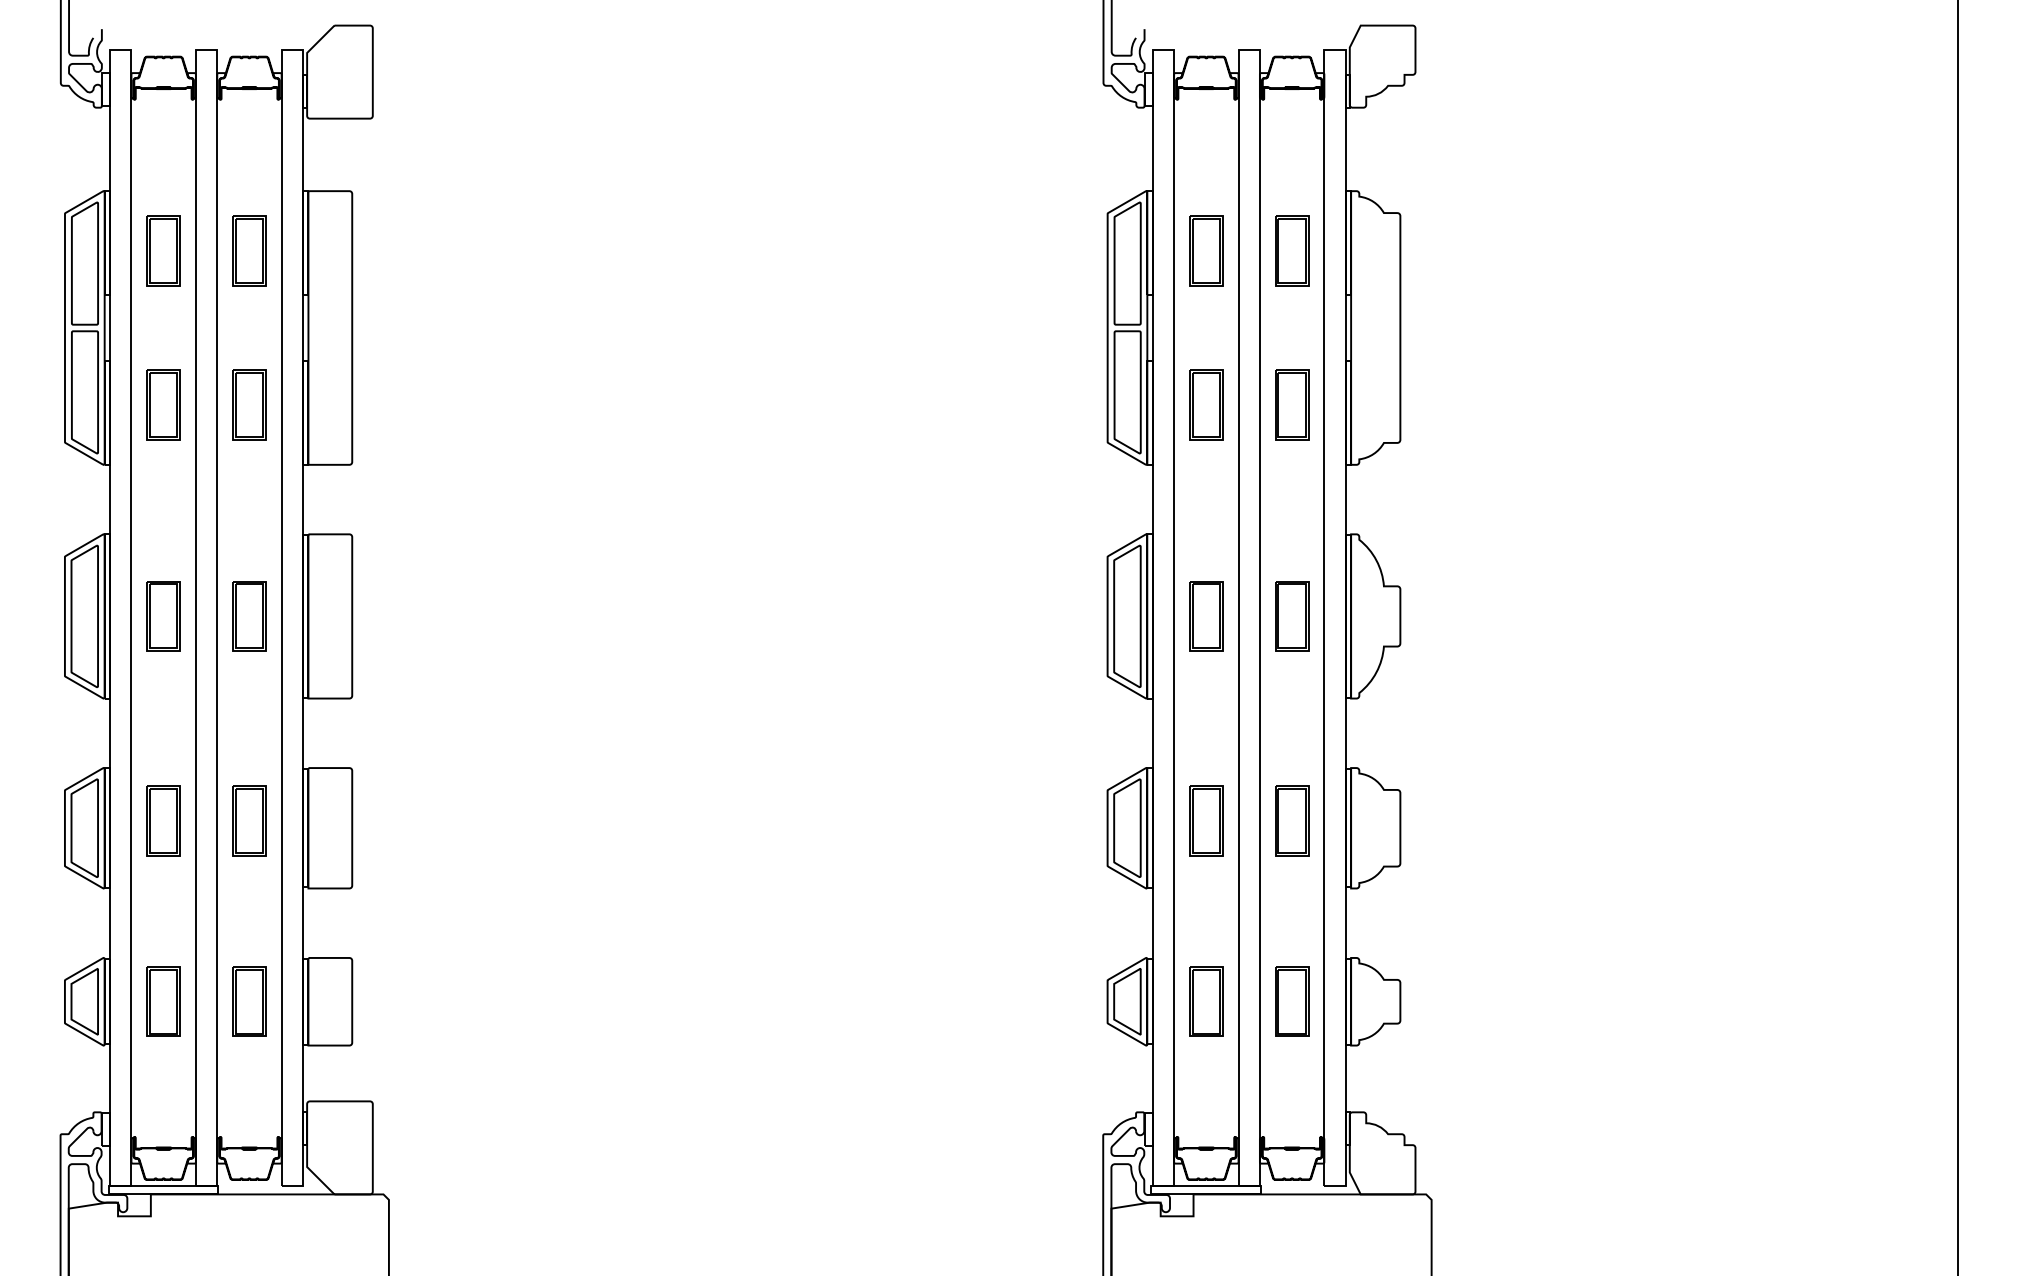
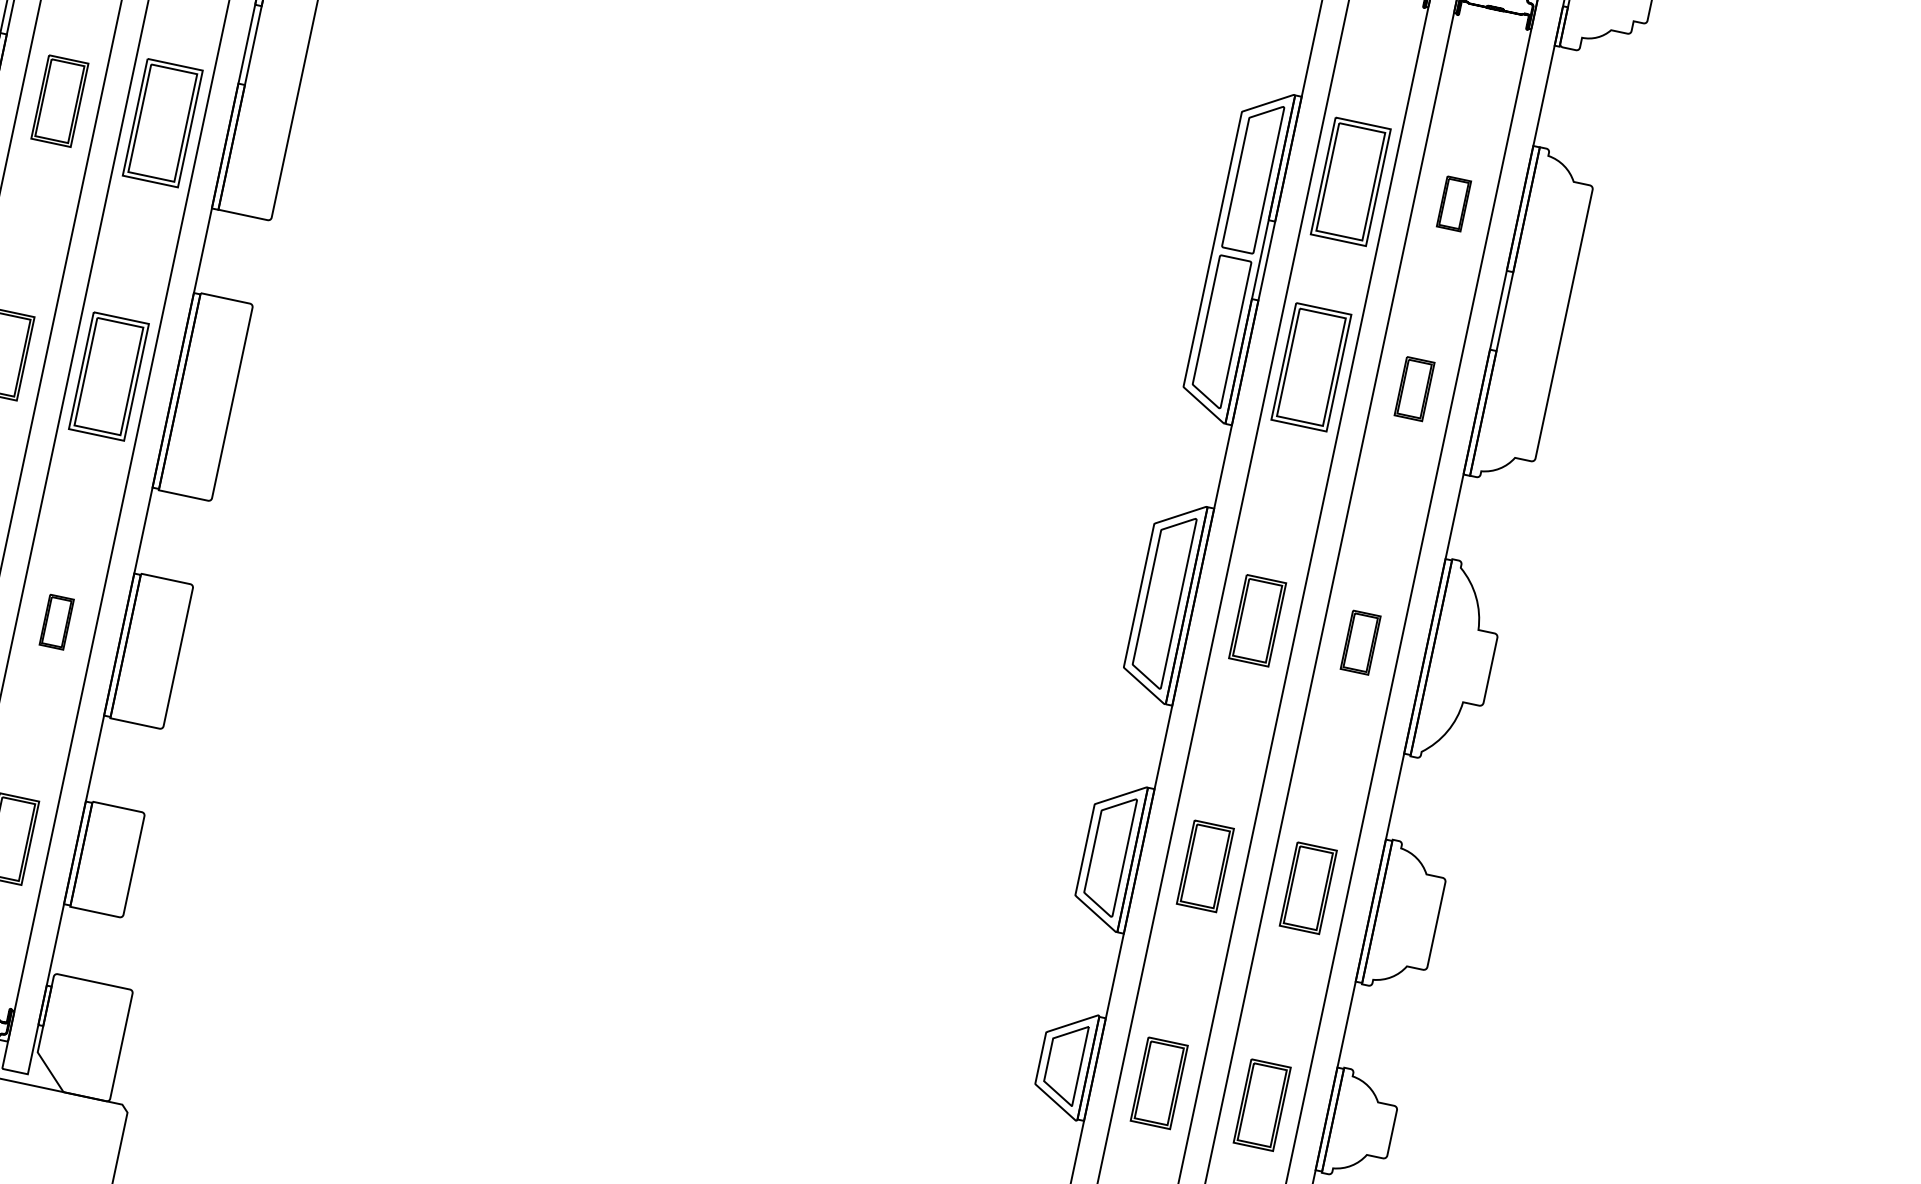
part: (1206, 250) -> (1351, 181), size x1.4
part: (1292, 250) -> (1454, 203), size x0.6
part: (249, 404) -> (163, 122), size x1.4
part: (1206, 404) -> (1311, 366), size x1.4
part: (1292, 404) -> (1415, 388), size x0.7
part: (249, 616) -> (109, 376), size x1.4
part: (1292, 616) -> (1361, 642), size x0.7
part: (249, 820) -> (56, 621), size x0.6

